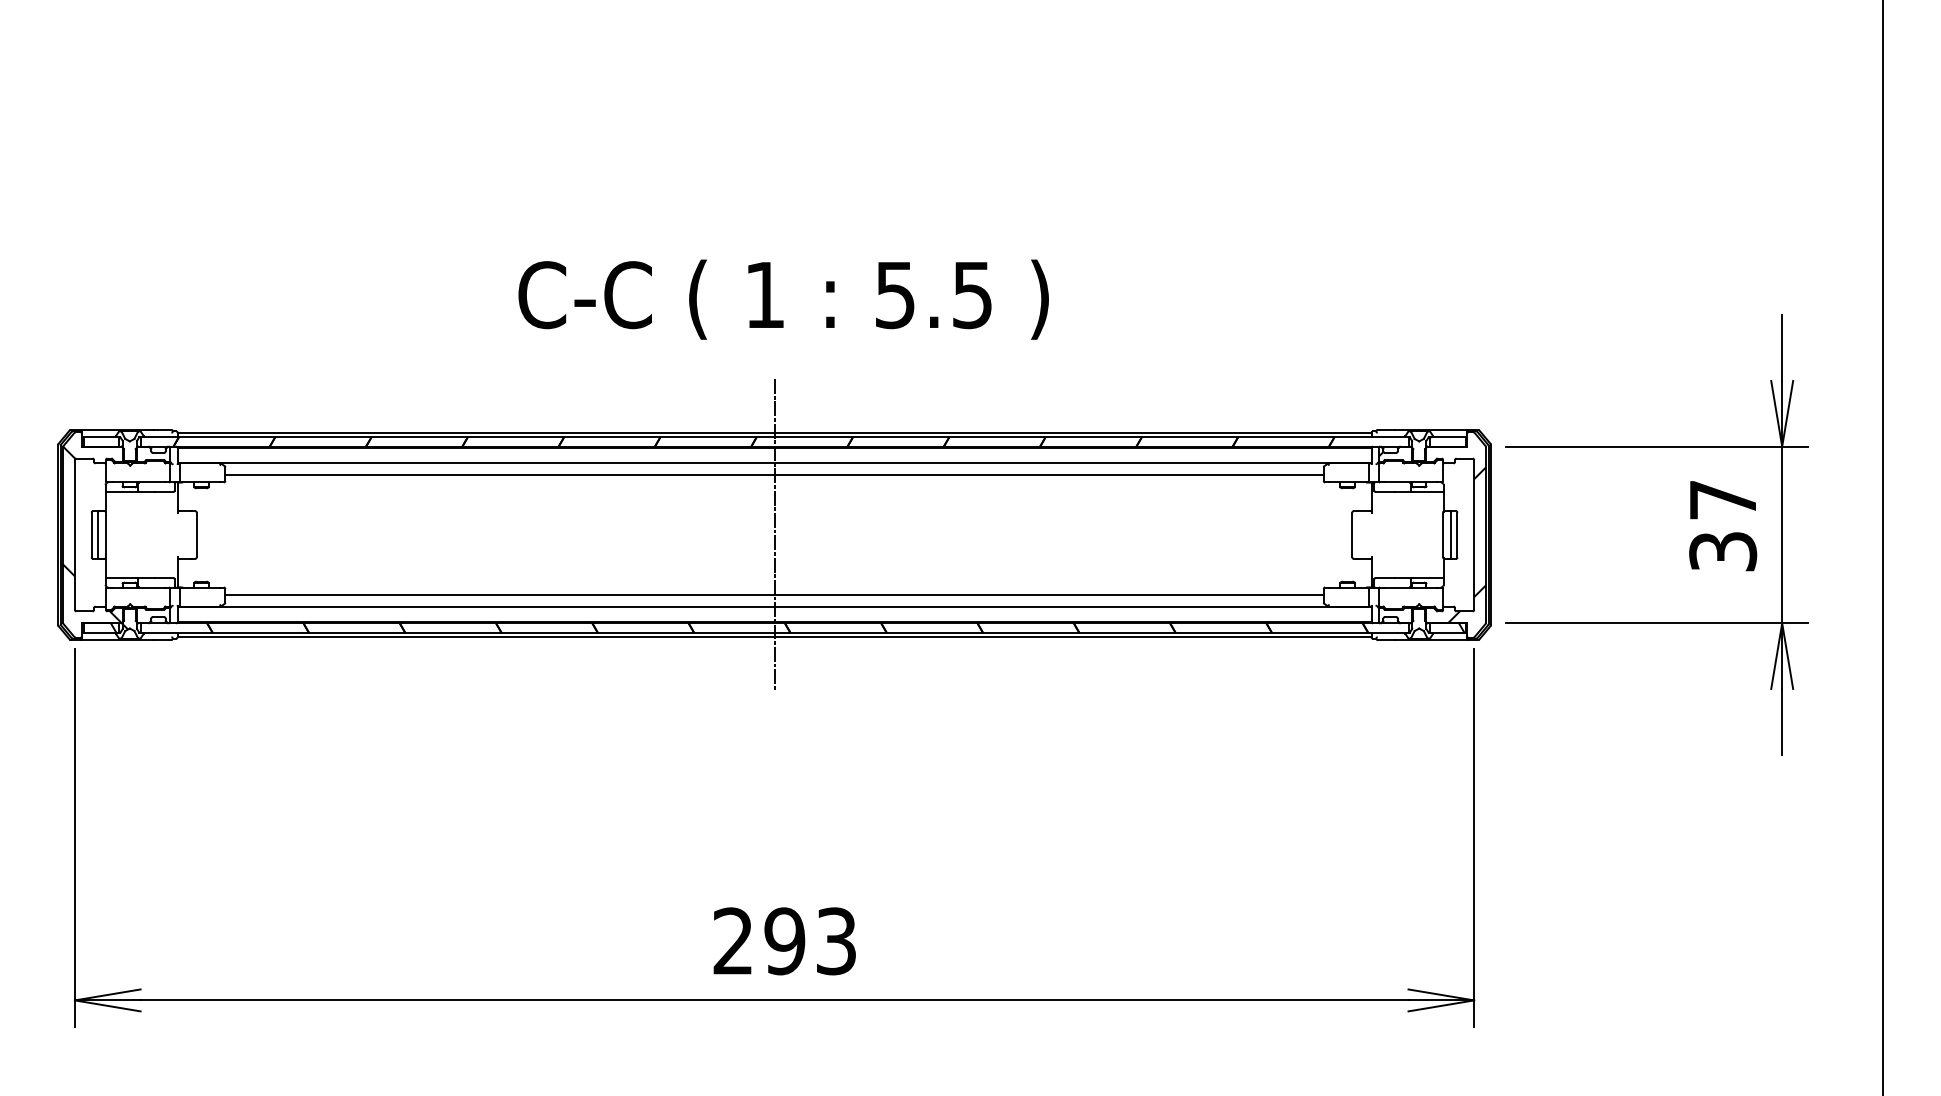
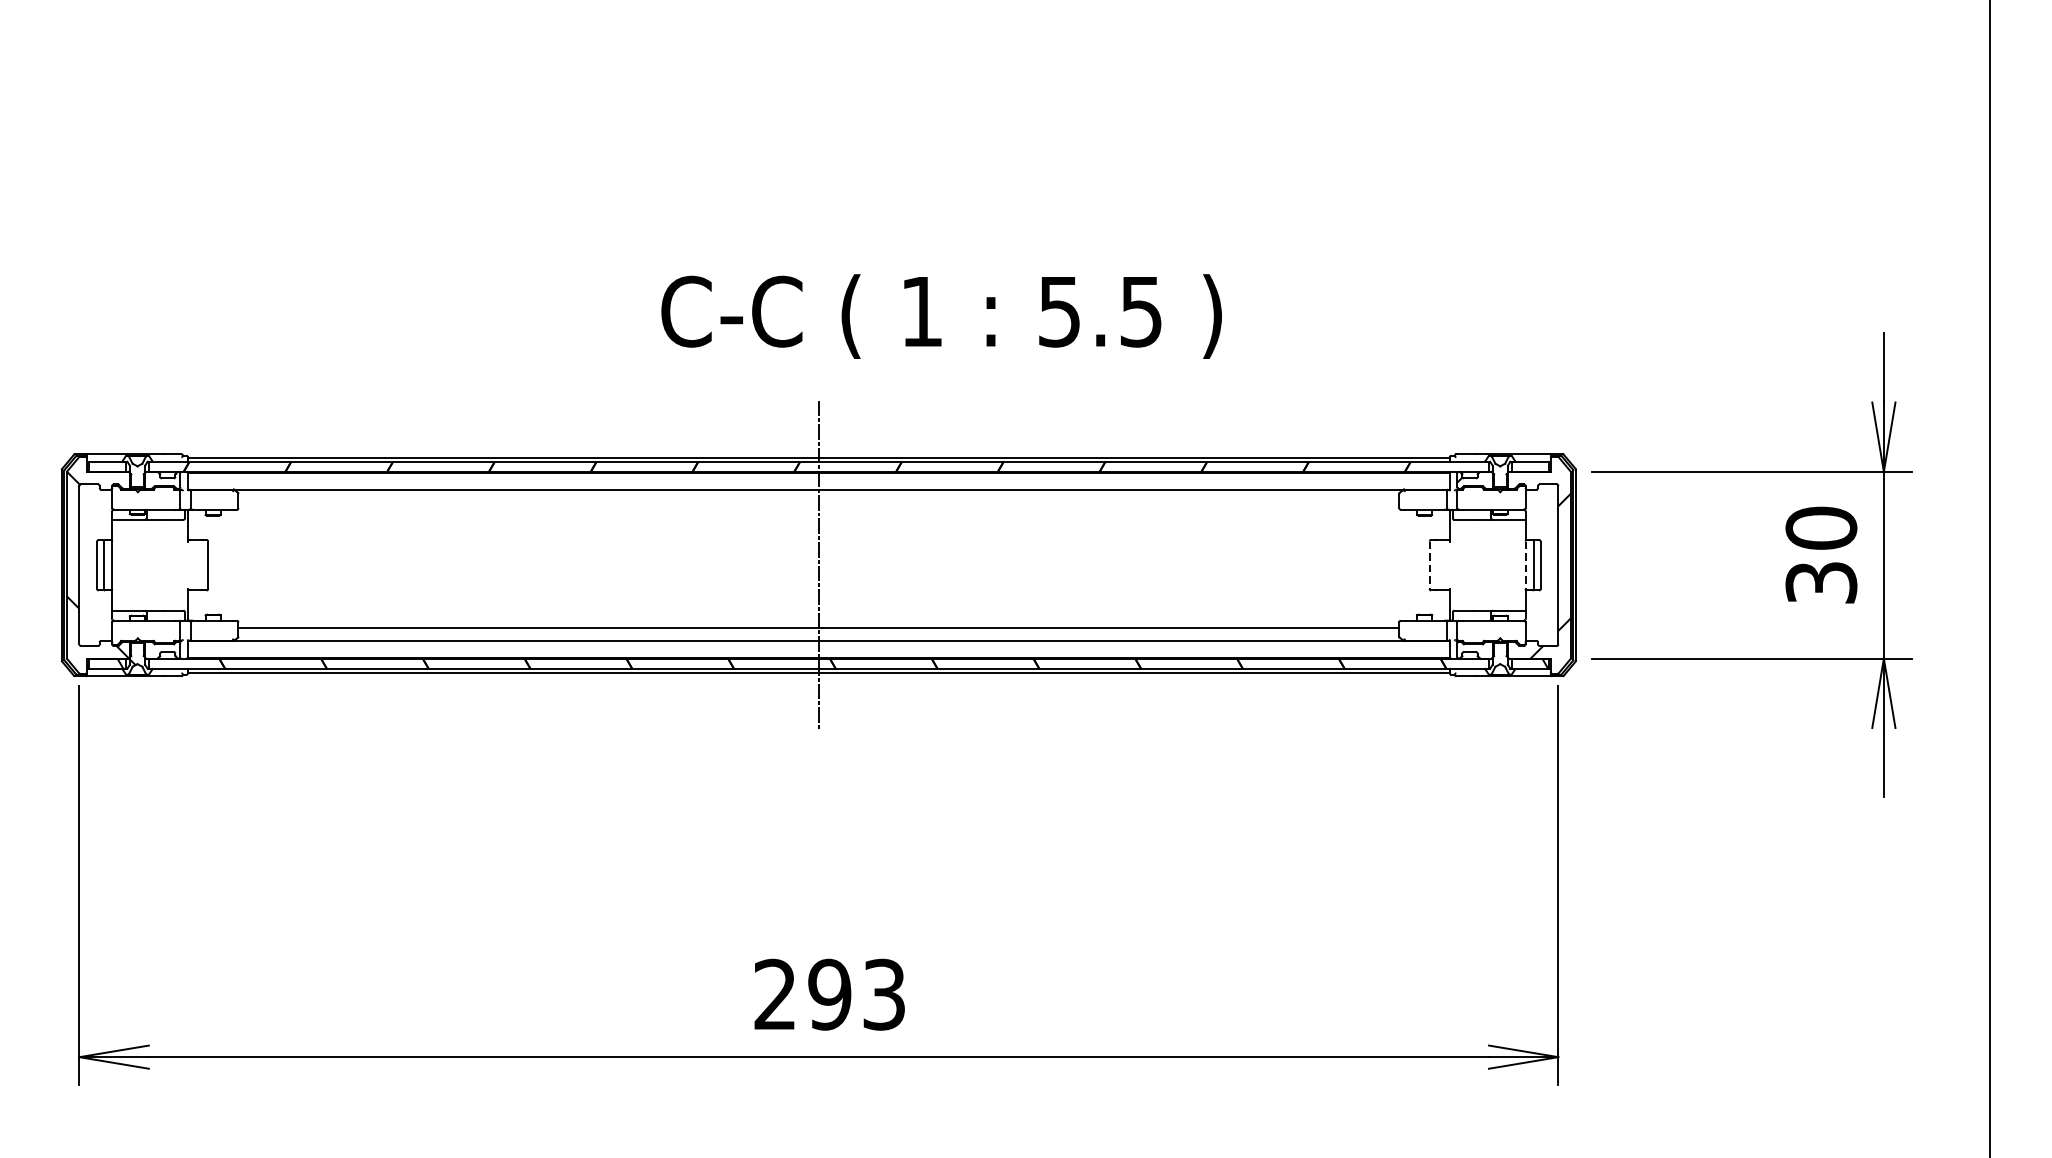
text: (783, 299) -> (941, 316), moved
line: (774, 475) -> (818, 502), removed
text: (1723, 499) -> (1821, 527), 37 -> 30
line: (1352, 535) -> (1429, 565), solid -> dashed
line: (1443, 535) -> (1525, 565), solid -> dashed

